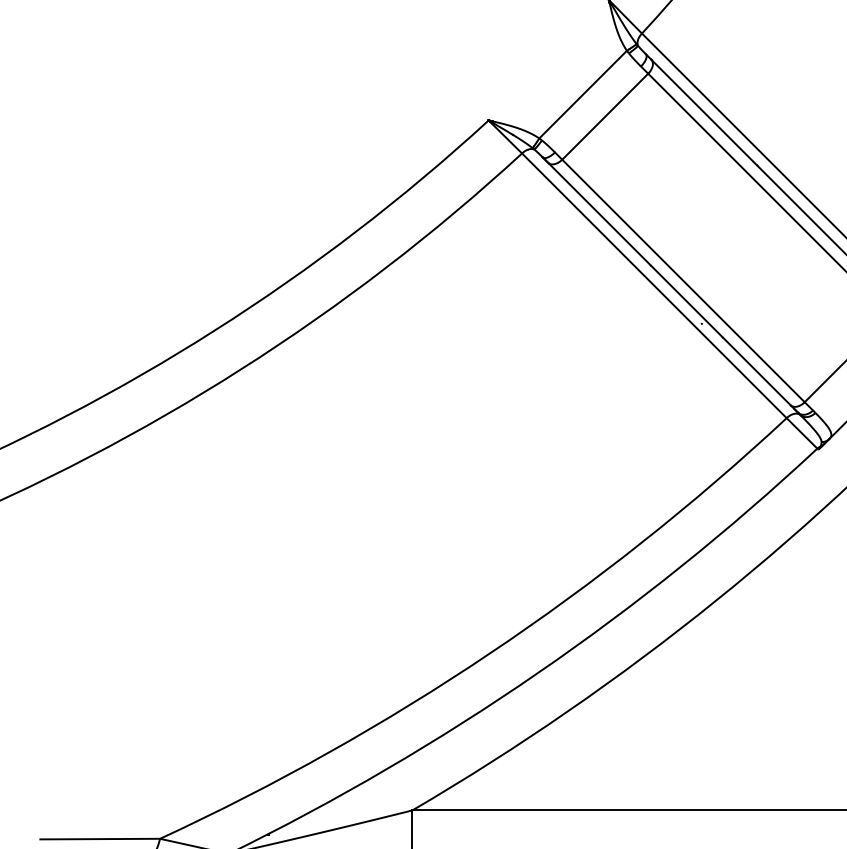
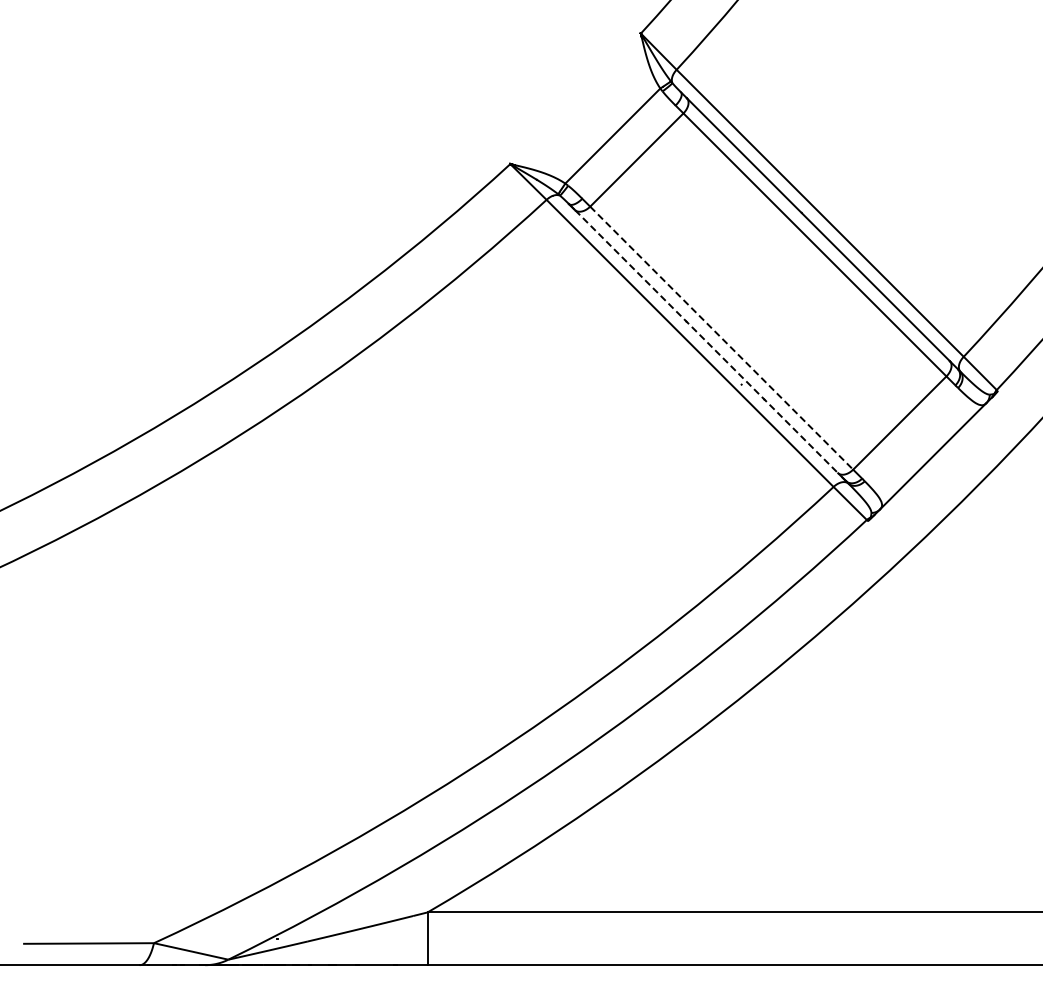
line: (683, 281) -> (721, 338), solid -> dashed
line: (669, 284) -> (706, 341), solid -> dashed

